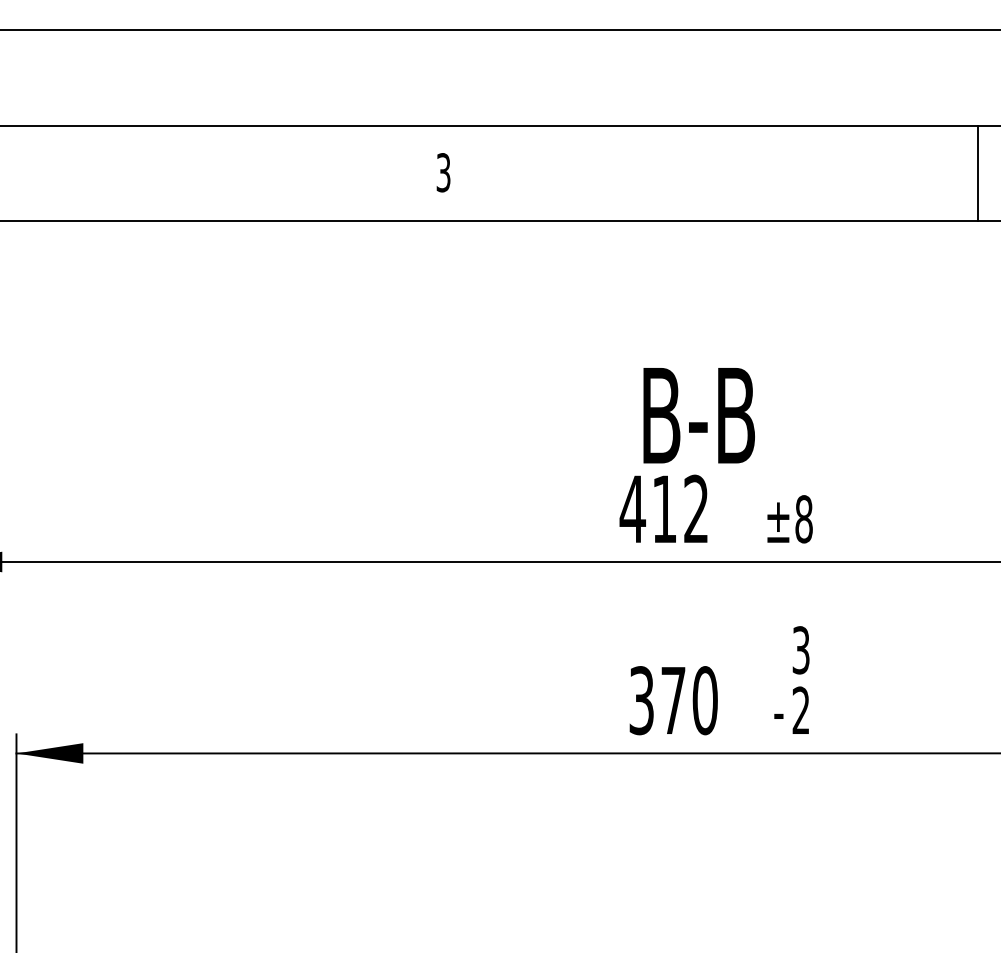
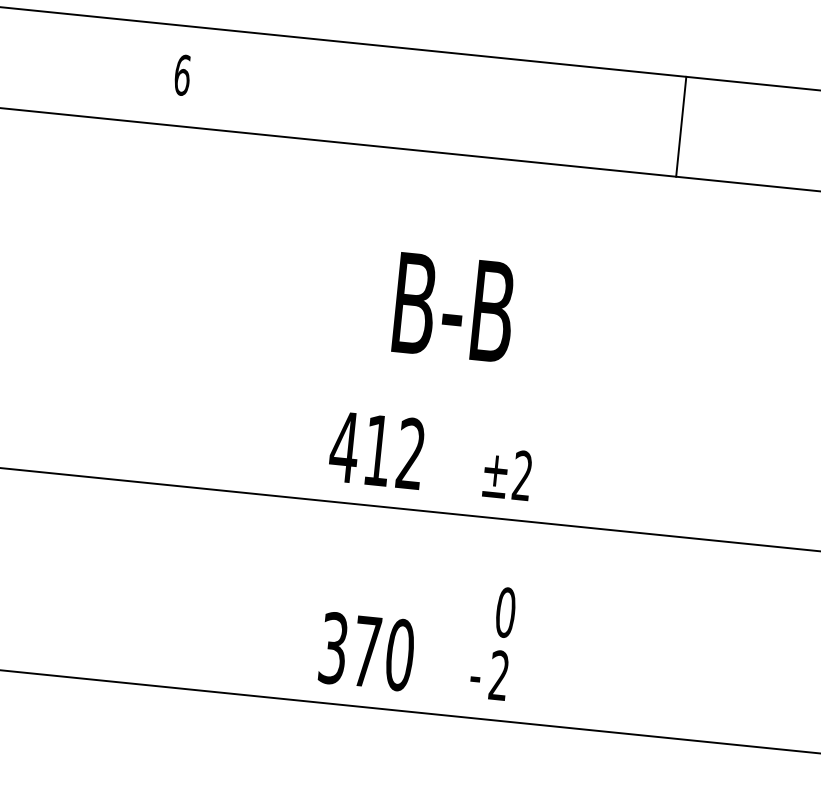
text: (443, 172) -> (182, 74), 3 -> 6
line: (977, 173) -> (681, 126), moved
text: (698, 415) -> (453, 307), moved
text: (803, 519) -> (522, 476), ±8 -> ±2
text: (800, 650) -> (504, 612), 3 -> 0

